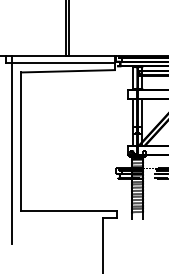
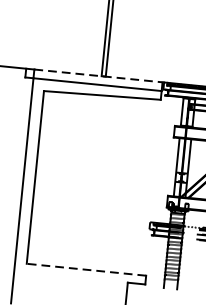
line: (64, 56) -> (99, 76), solid -> dashed
line: (69, 211) -> (86, 270), solid -> dashed

